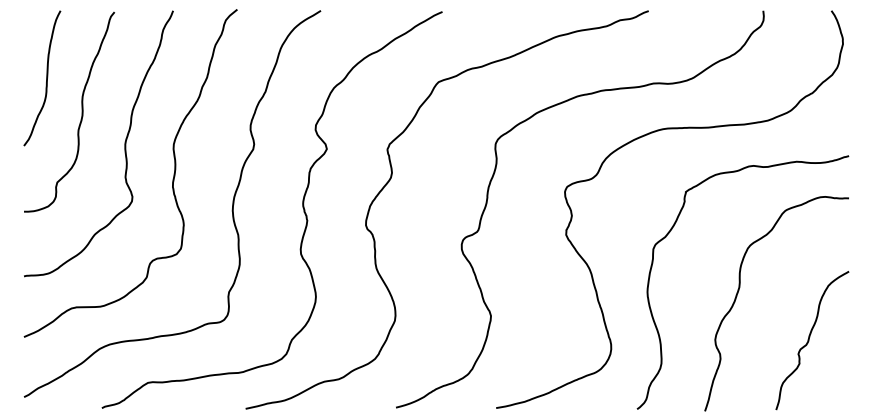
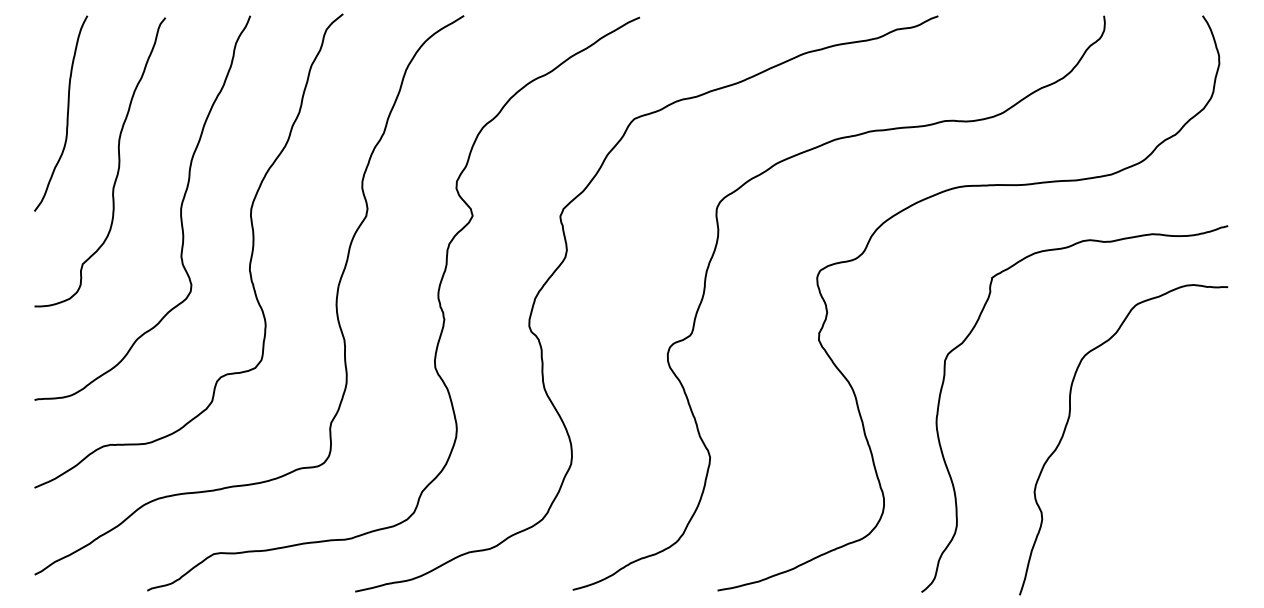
curve: (809, 340) -> (1170, 492), removed

